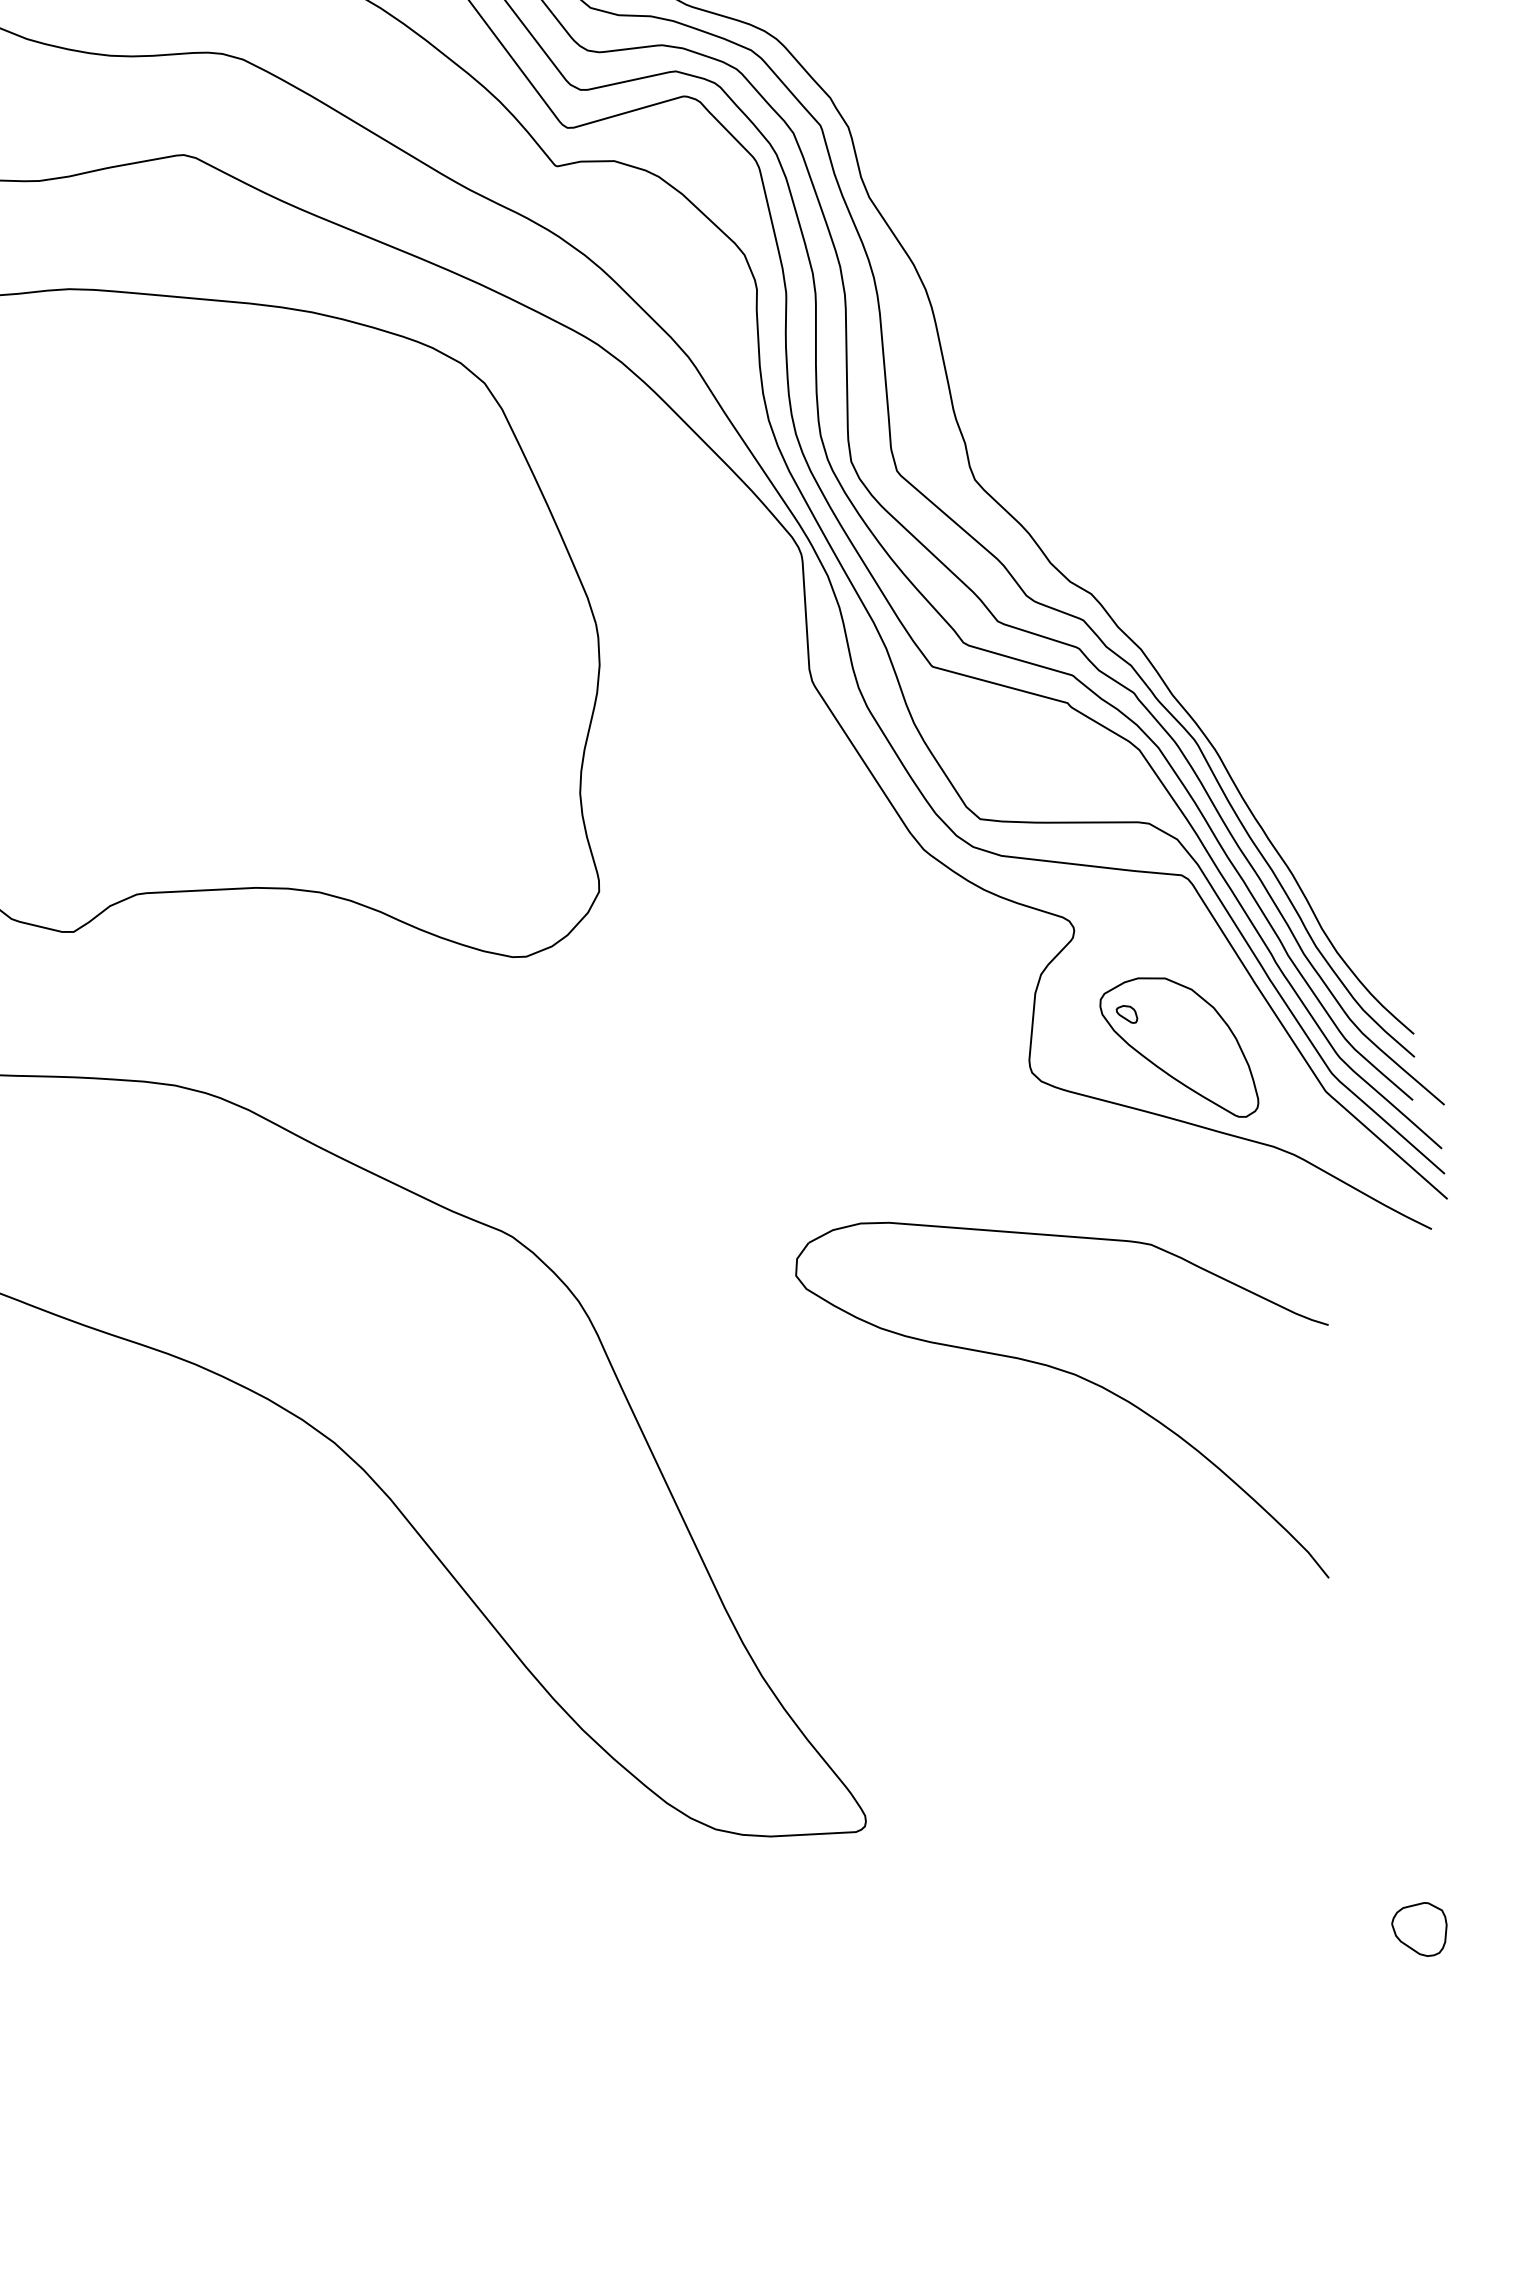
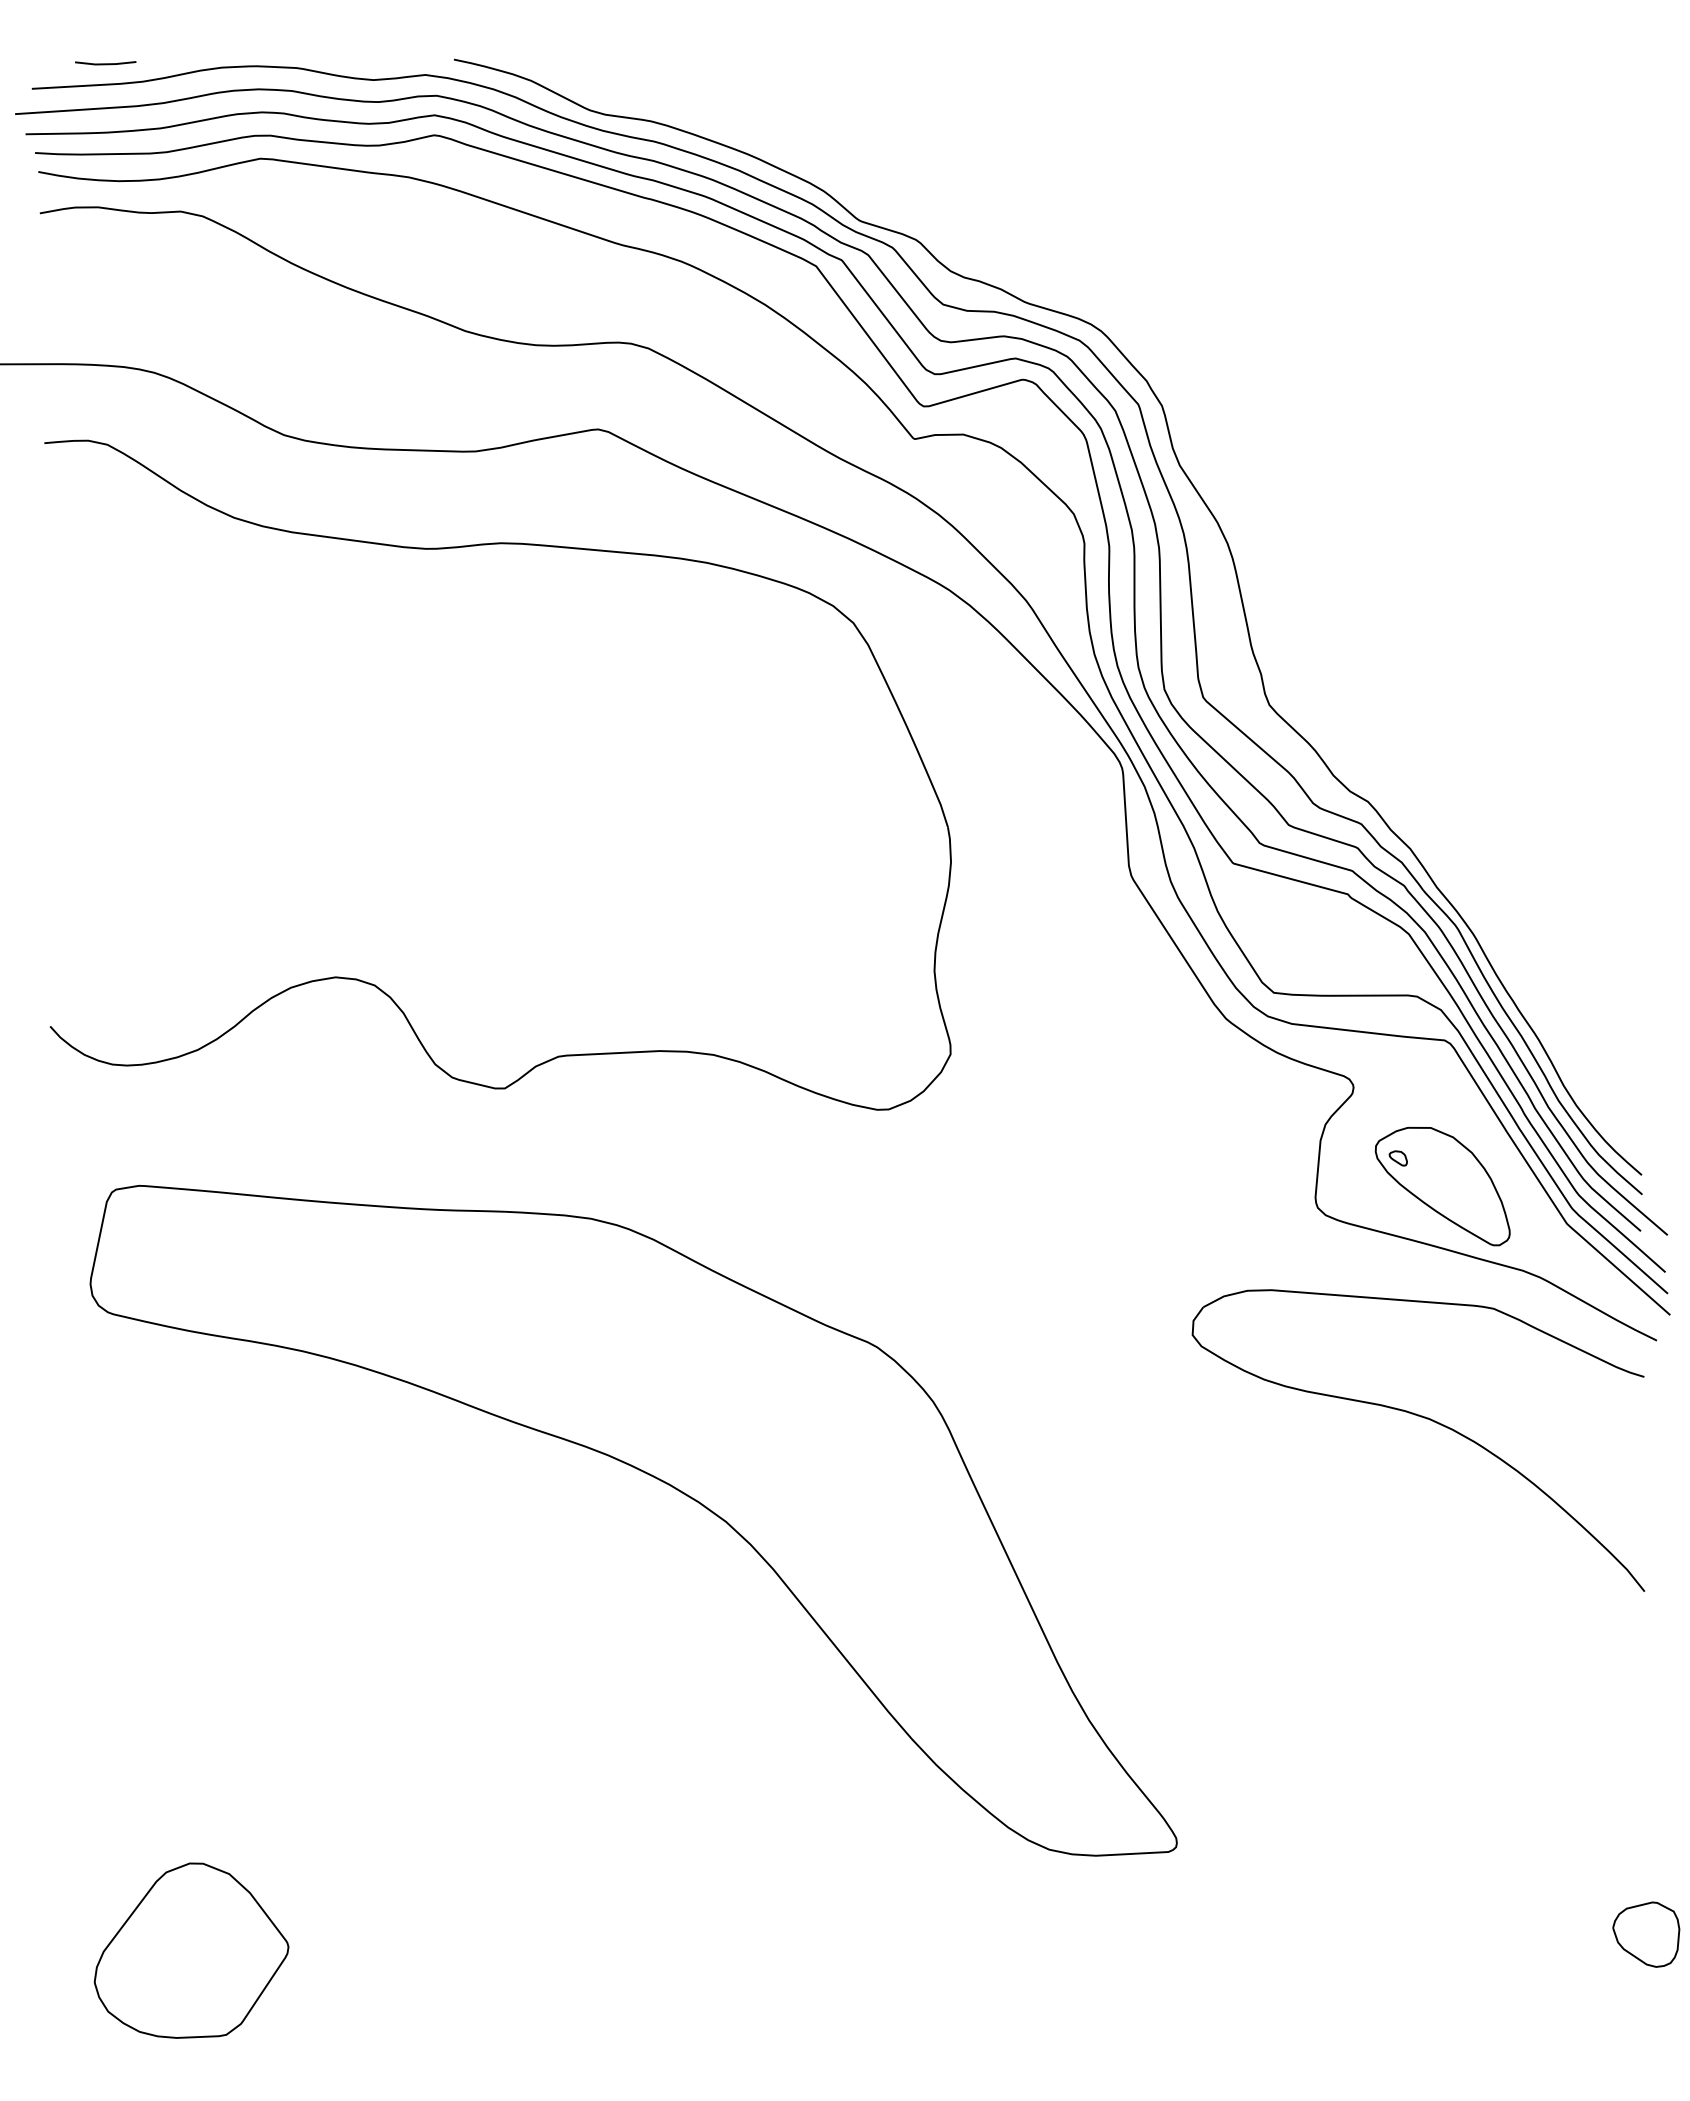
part: (1069, 1374) -> (1424, 1418), moved
part: (1419, 1929) -> (1646, 1934), size x1.43

